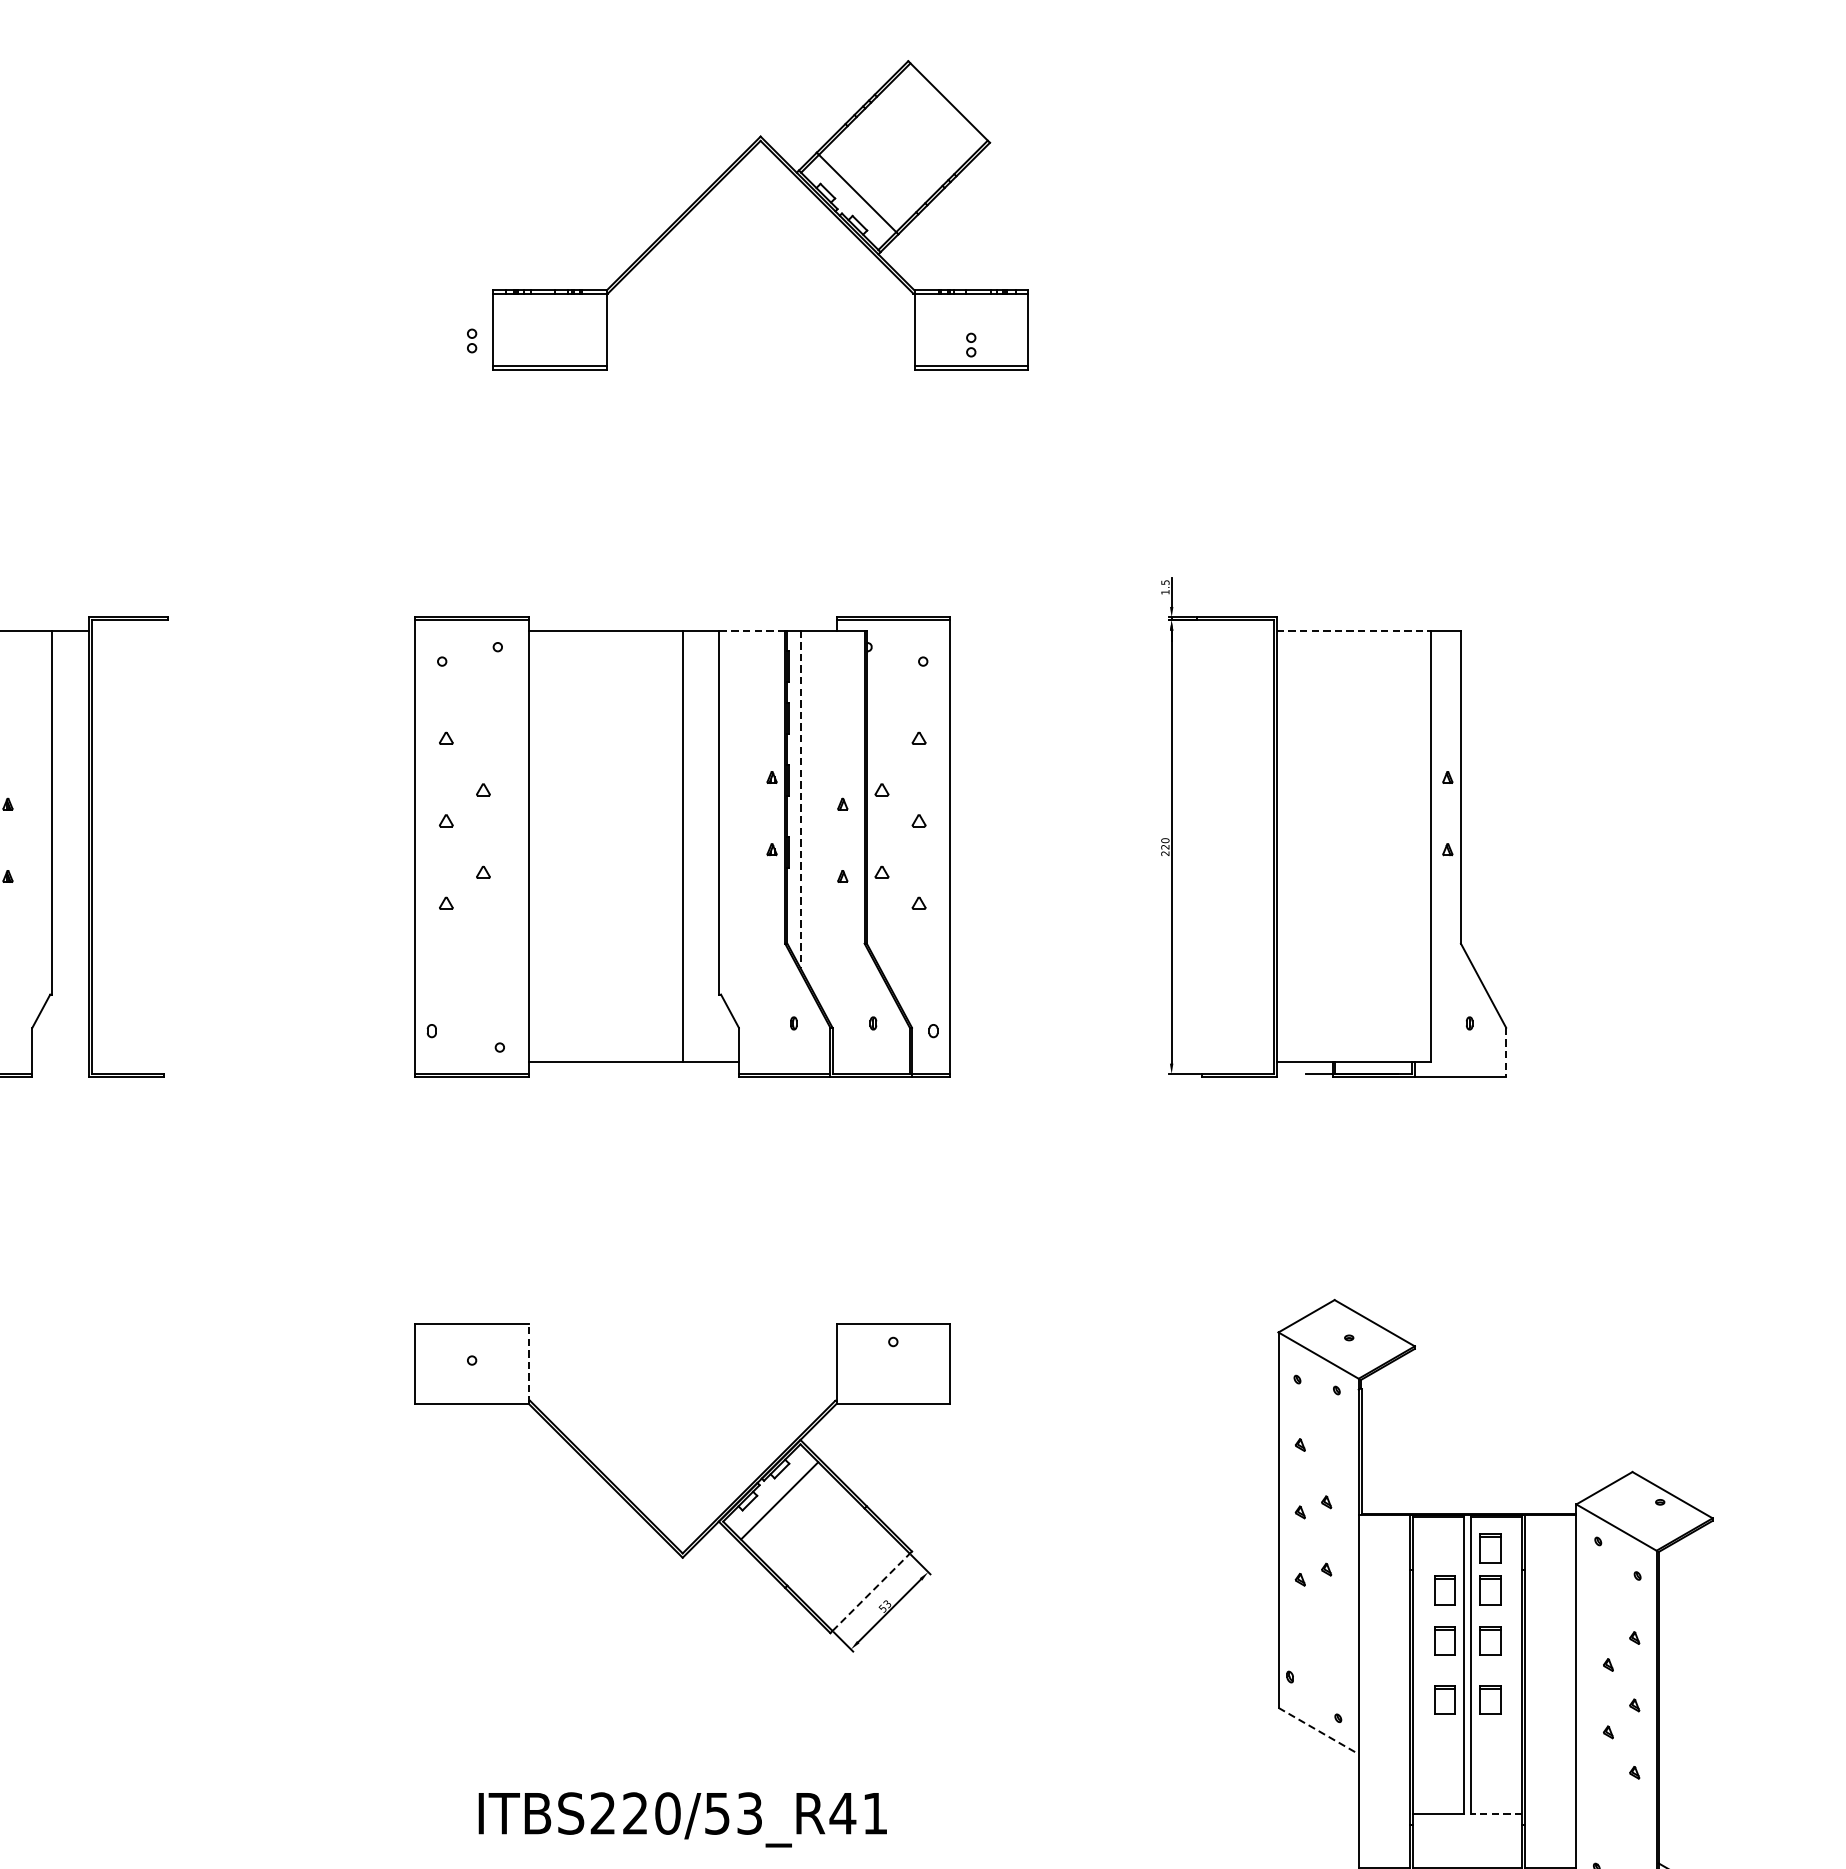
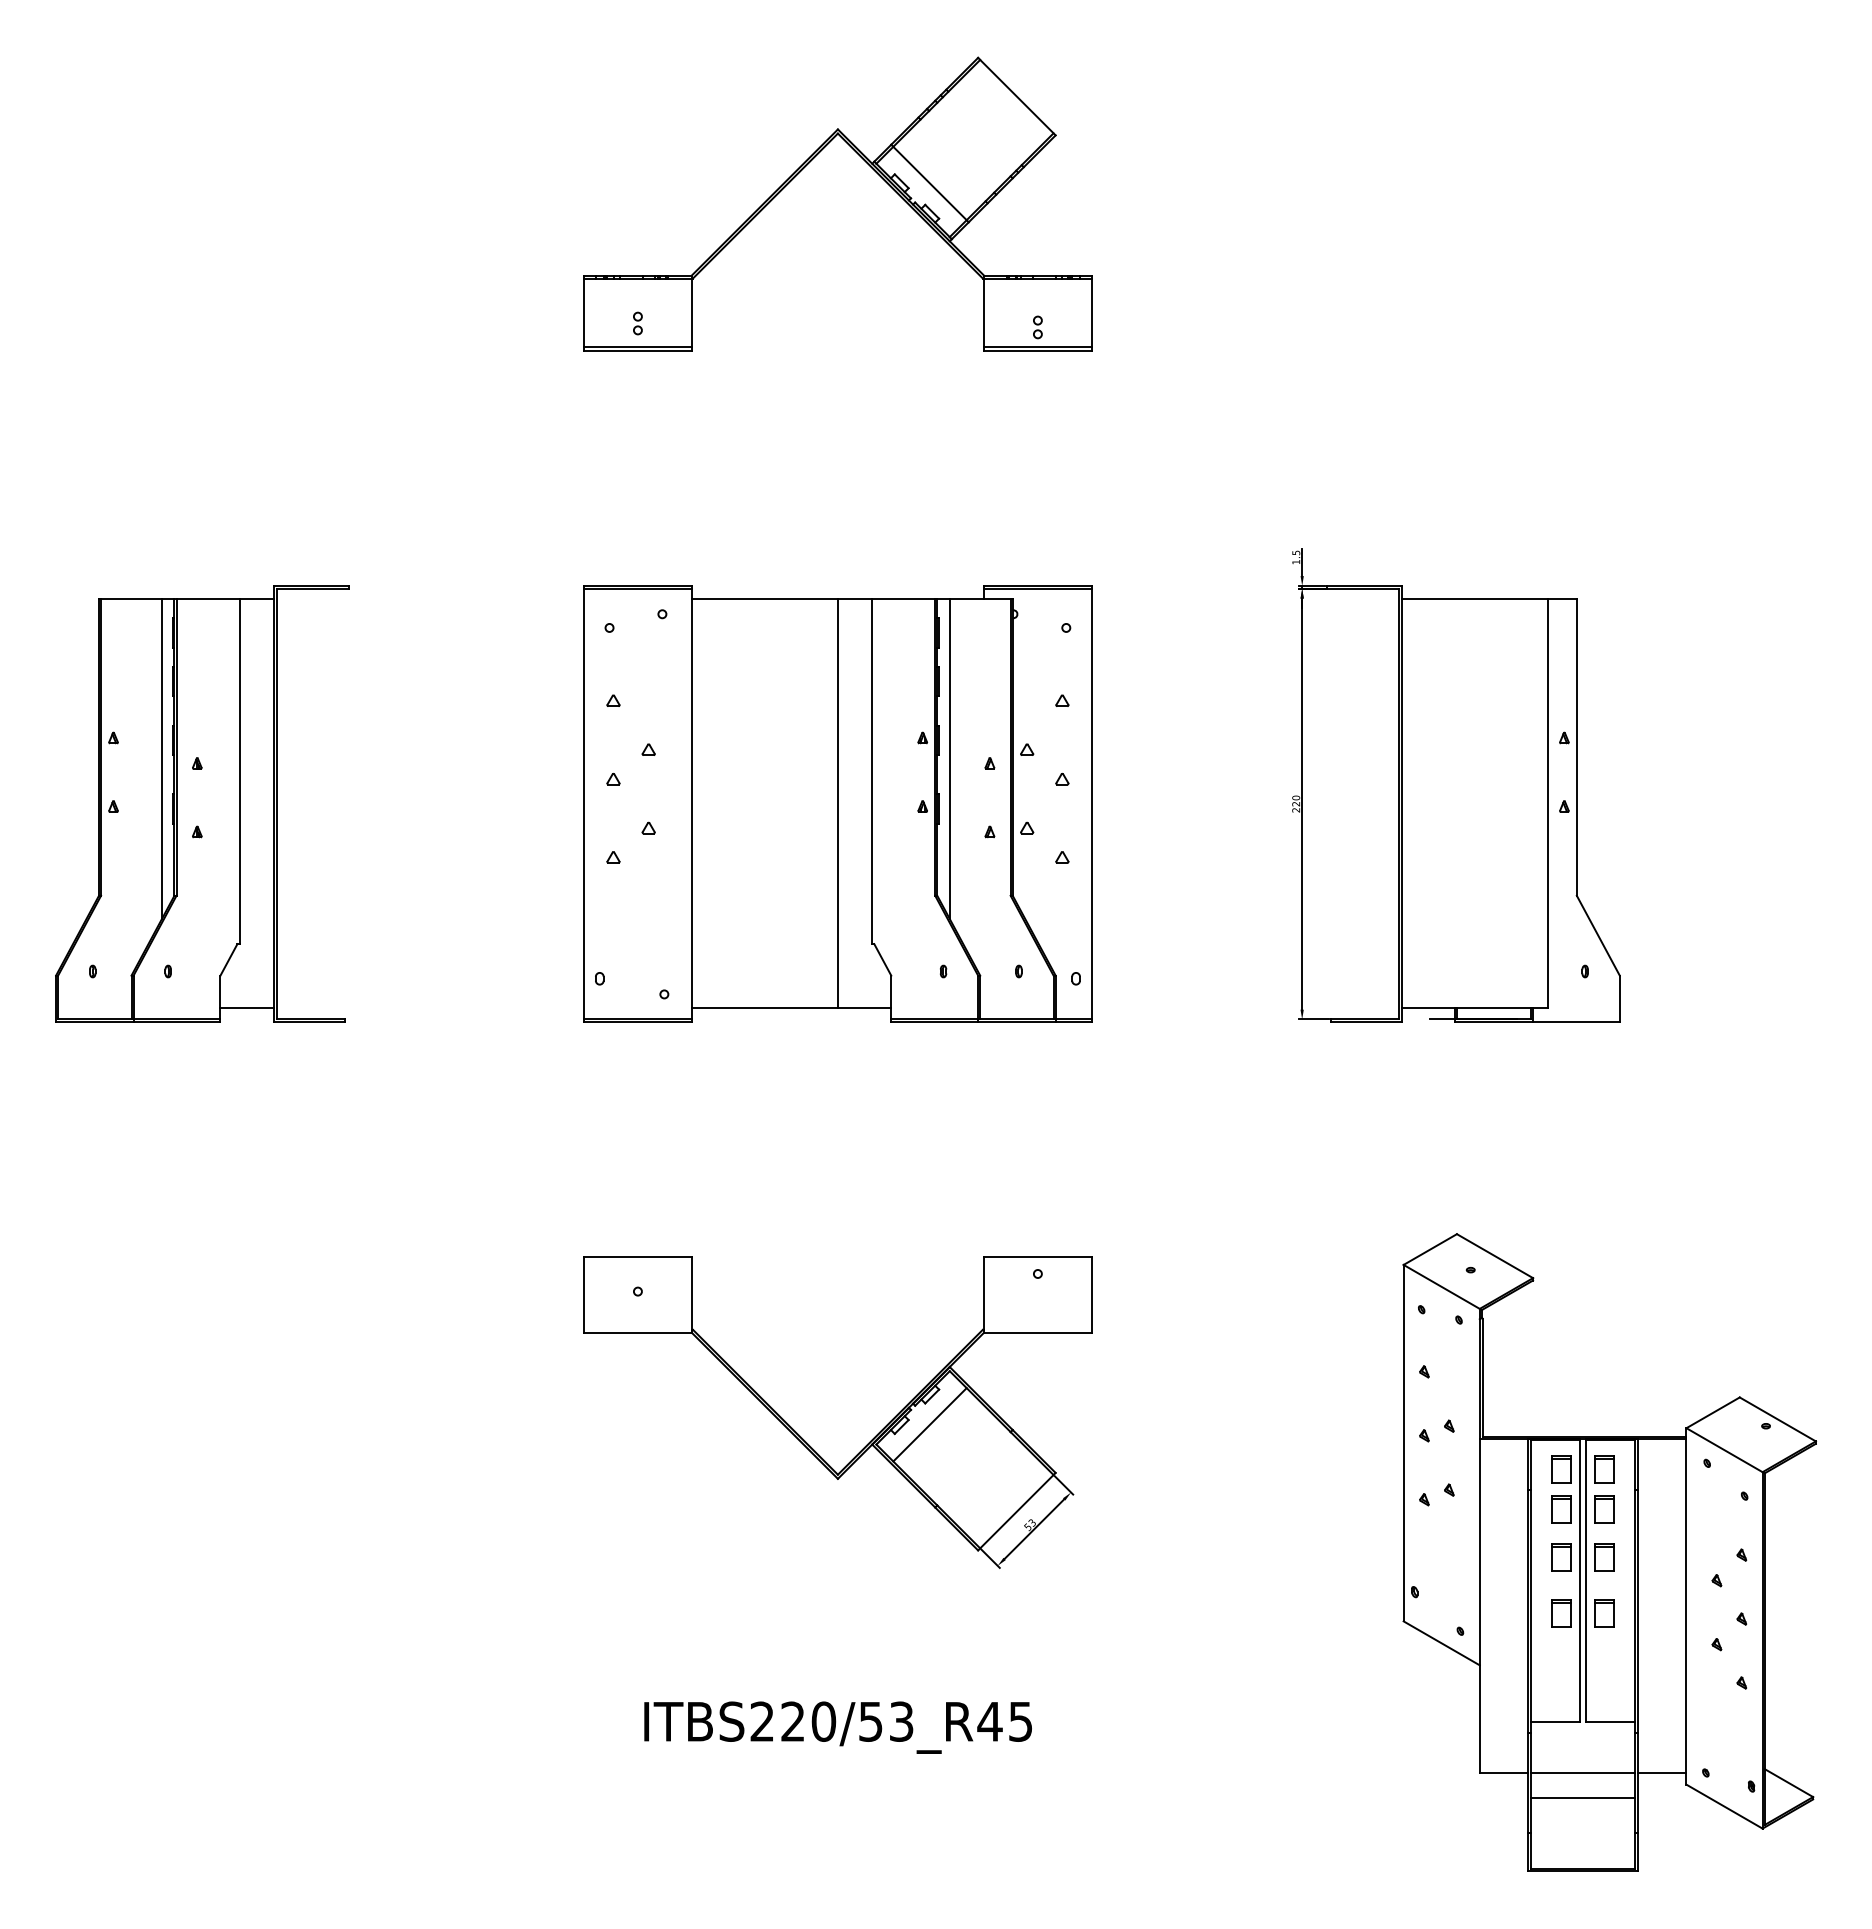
part: (724, 178) -> (803, 169), moved
line: (751, 630) -> (903, 598), dashed -> solid
line: (1354, 630) -> (1475, 598), dashed -> solid
line: (800, 800) -> (949, 759), dashed -> solid
line: (1505, 1052) -> (1619, 999), dashed -> solid
line: (59, 1062) -> (246, 1008), added
line: (528, 1364) -> (691, 1295), dashed -> solid
part: (1444, 1547) -> (1561, 1469), added
line: (870, 1592) -> (1016, 1511), dashed -> solid
line: (1318, 1731) -> (1441, 1643), dashed -> solid
text: (874, 1813) -> (1020, 1721), ITBS220/53_R41 -> ITBS220/53_R45
line: (1496, 1814) -> (1610, 1722), dashed -> solid

